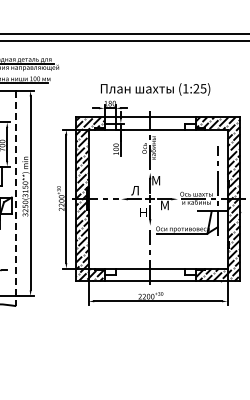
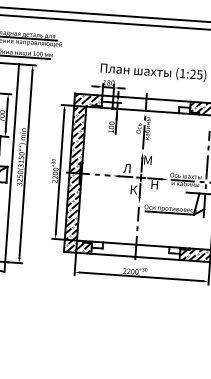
line: (16, 198) -> (12, 168), dashed -> solid
text: (164, 205) -> (154, 184), М -> Н
text: (143, 211) -> (133, 189), Н -> К

